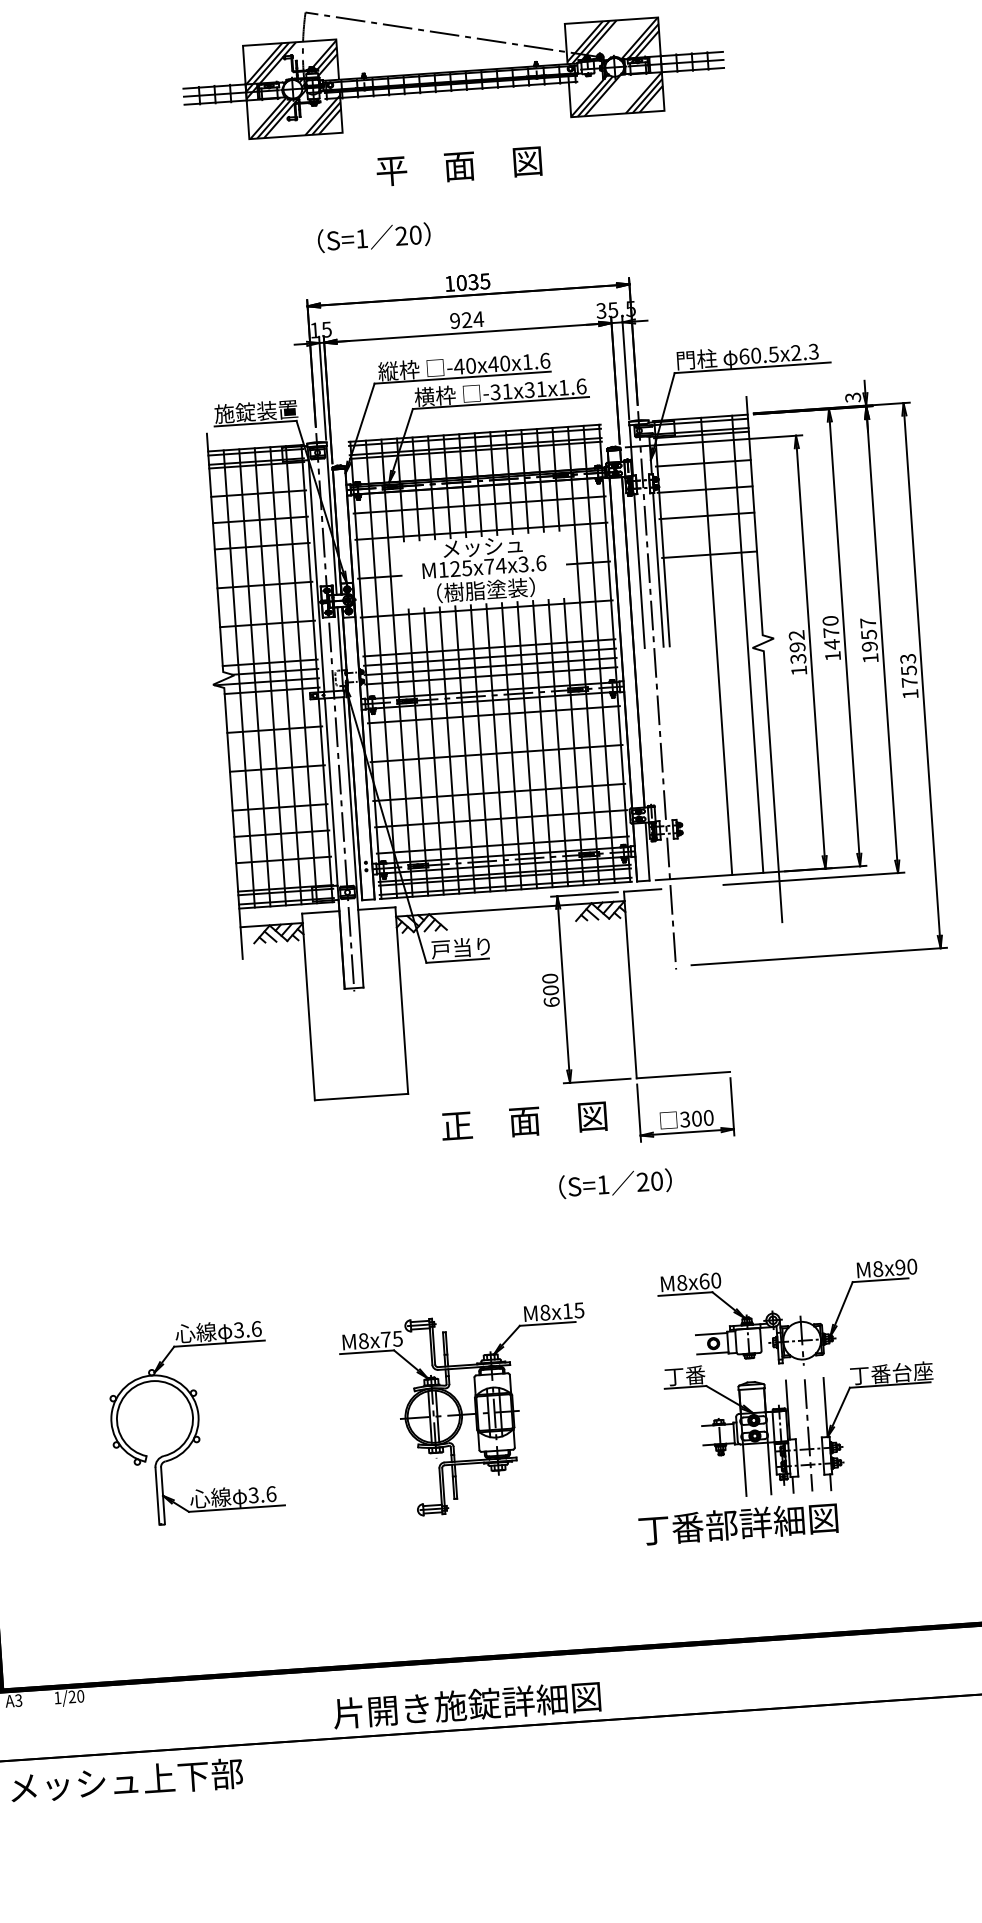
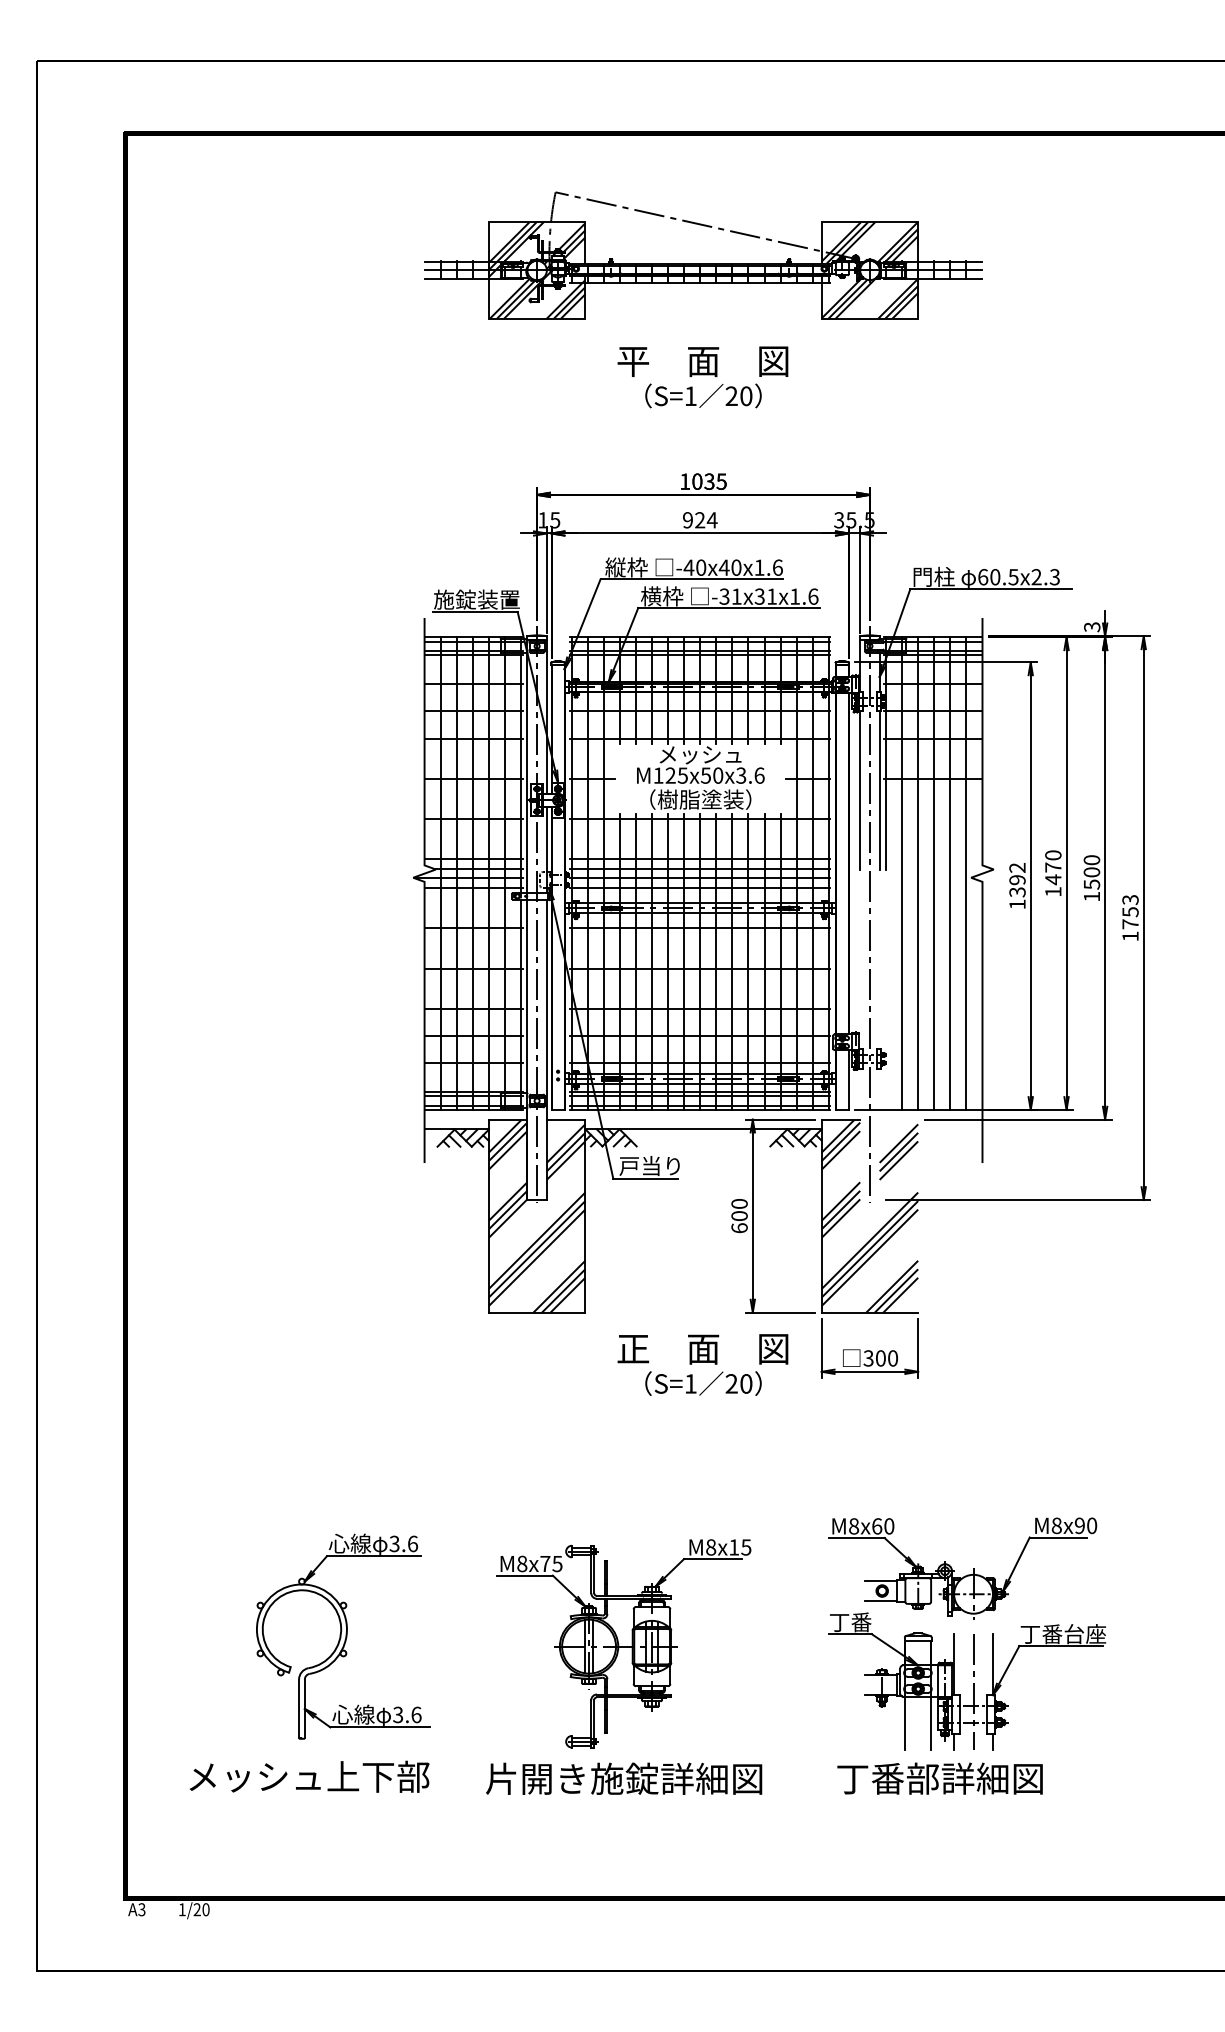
text: (374, 237) -> (703, 395), moved
text: (494, 566) -> (711, 775), M125x74x3.6 -> M125x50x3.6
text: (868, 634) -> (1091, 872), 1957 -> 1500
line: (732, 645) -> (950, 873), added
line: (701, 647) -> (918, 873), added
line: (685, 648) -> (902, 873), added
hatch: (676, 981) -> (869, 1215), added
hatch: (354, 1003) -> (536, 1215), added
text: (615, 1183) -> (703, 1383), moved
text: (737, 1524) -> (939, 1778), moved
text: (467, 1704) -> (624, 1778), moved
text: (126, 1780) -> (309, 1776), moved

